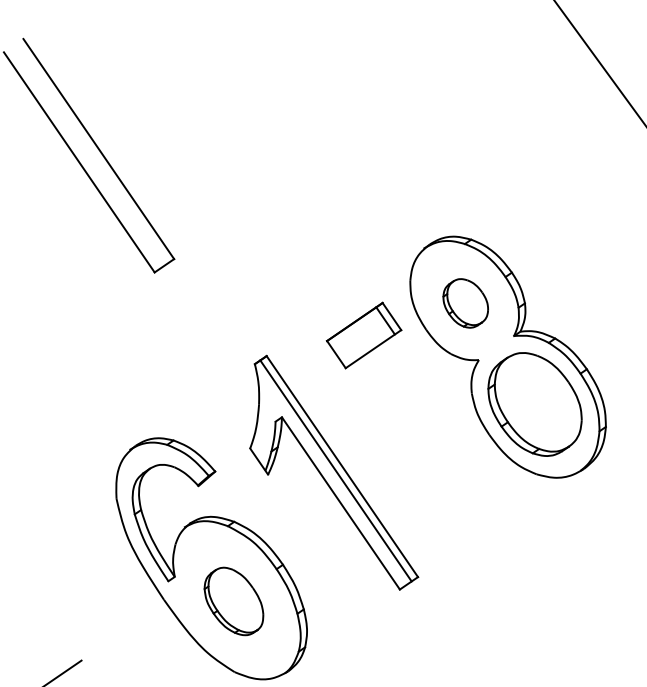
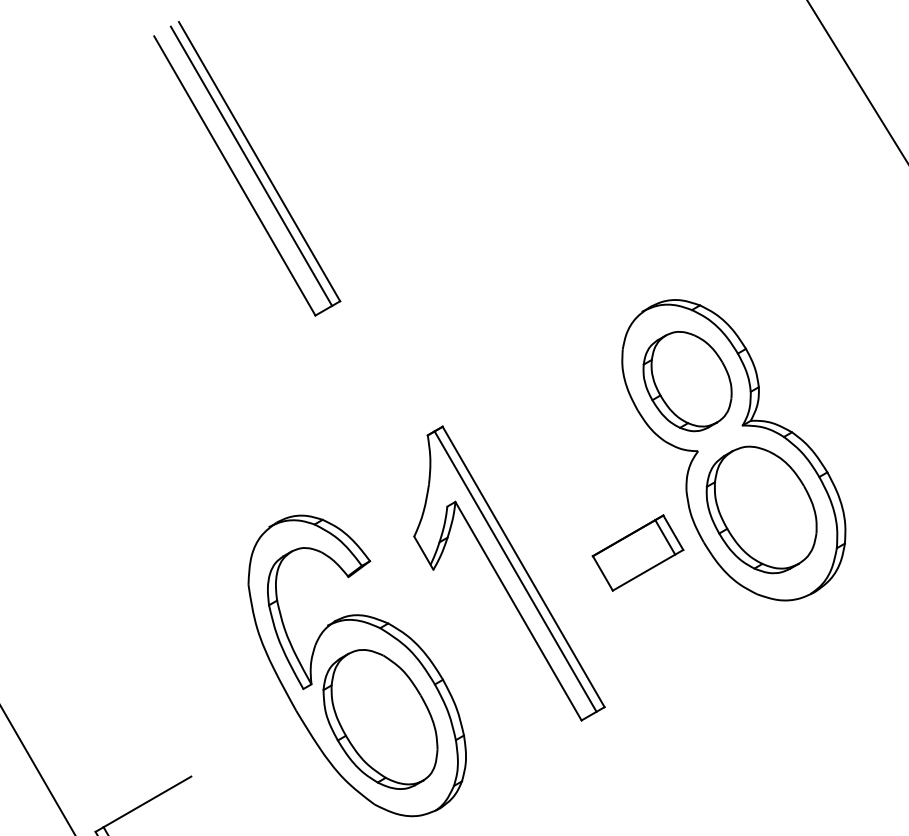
line: (92, 152) -> (251, 165), added
part: (465, 303) -> (687, 381), size x1.67
part: (363, 335) -> (637, 552), moved
part: (233, 601) -> (380, 719), size x1.67

